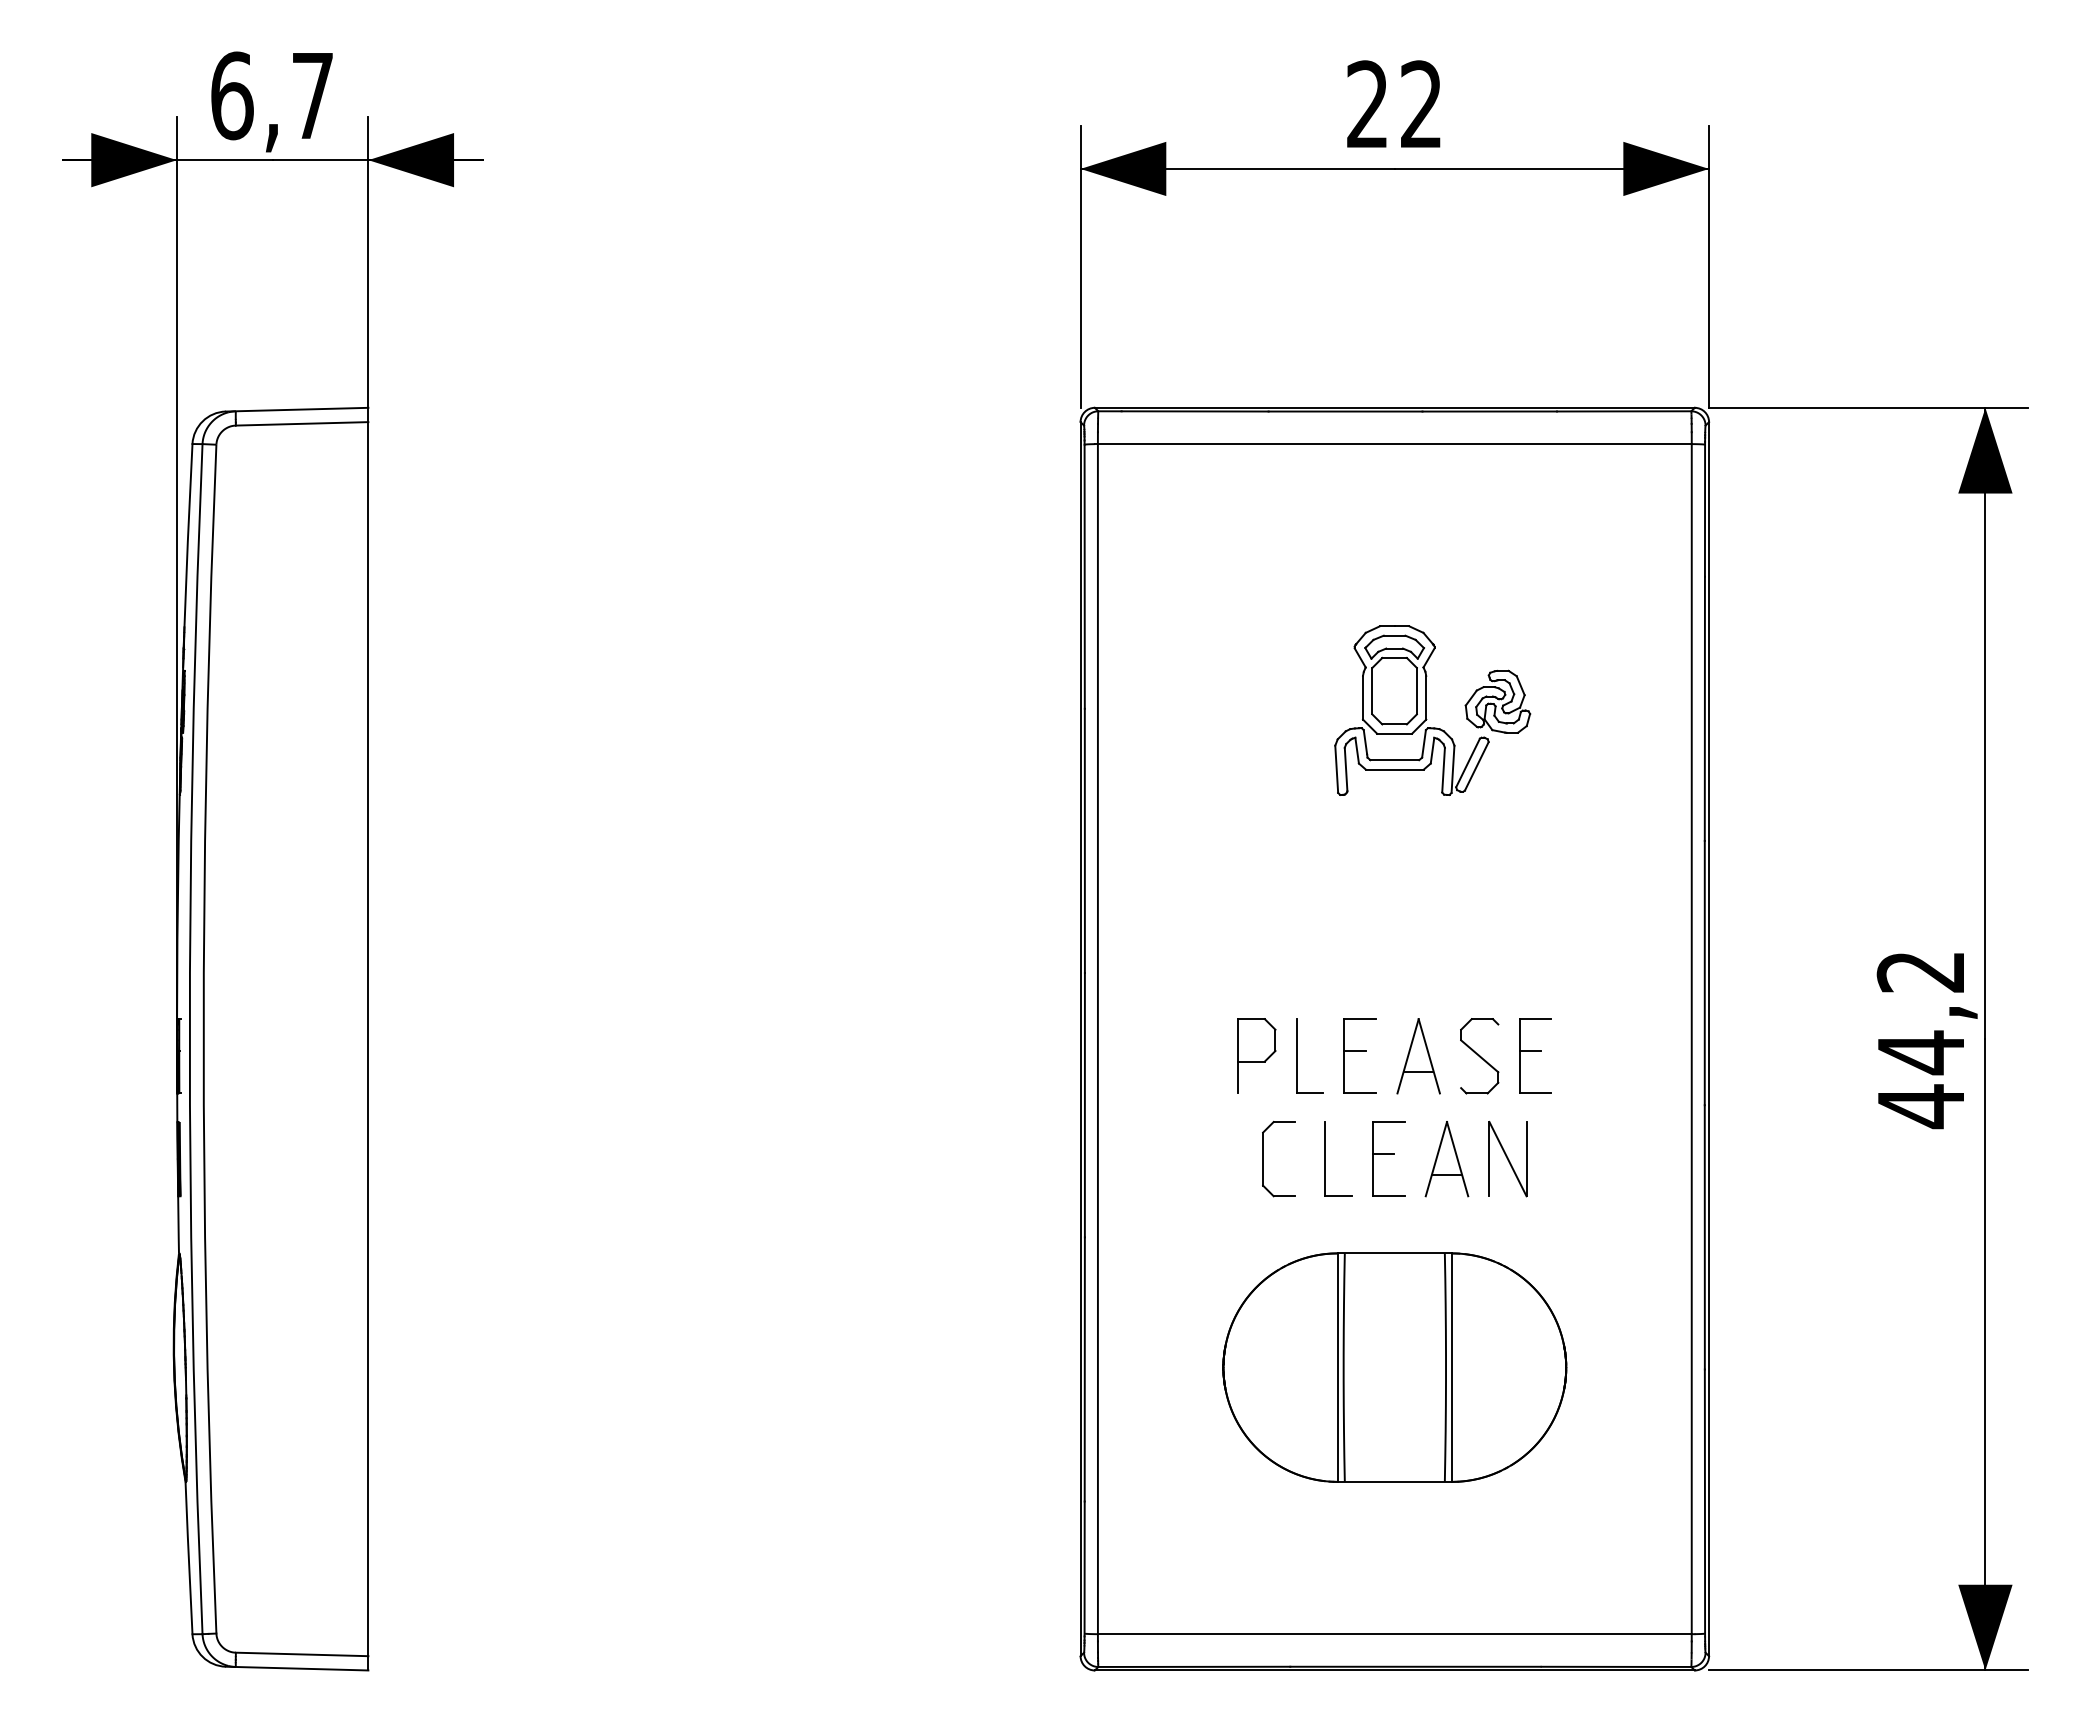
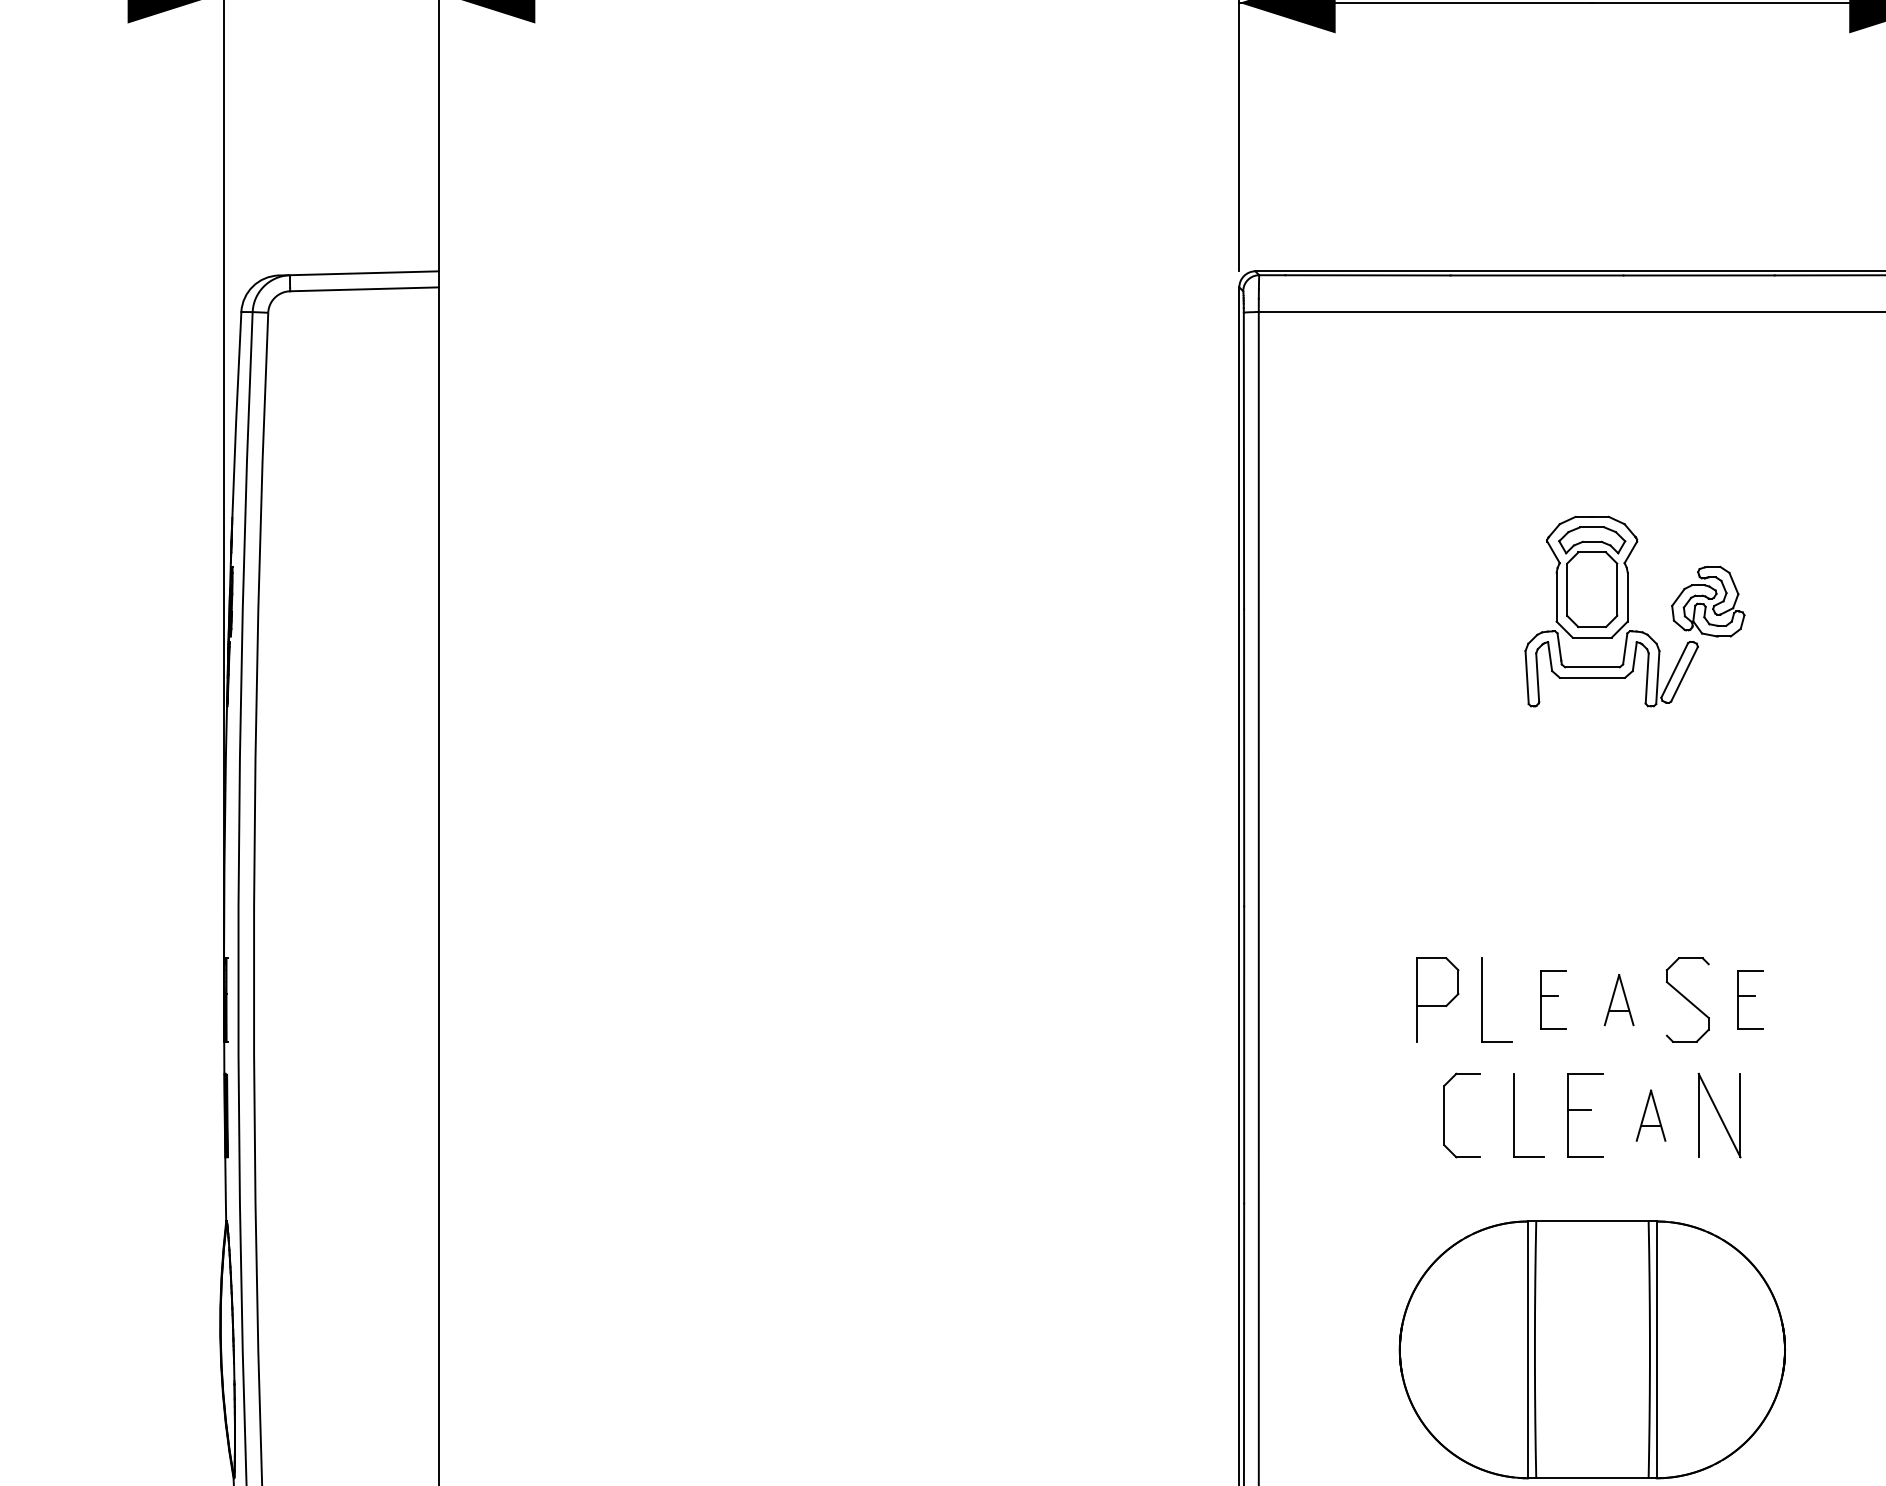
part: (1359, 1055) -> (1552, 999), size x0.7
part: (1535, 1055) -> (1750, 999), size x0.7
part: (1418, 1056) -> (1619, 1000), size x0.6
part: (1446, 1159) -> (1650, 1115), size x0.6

